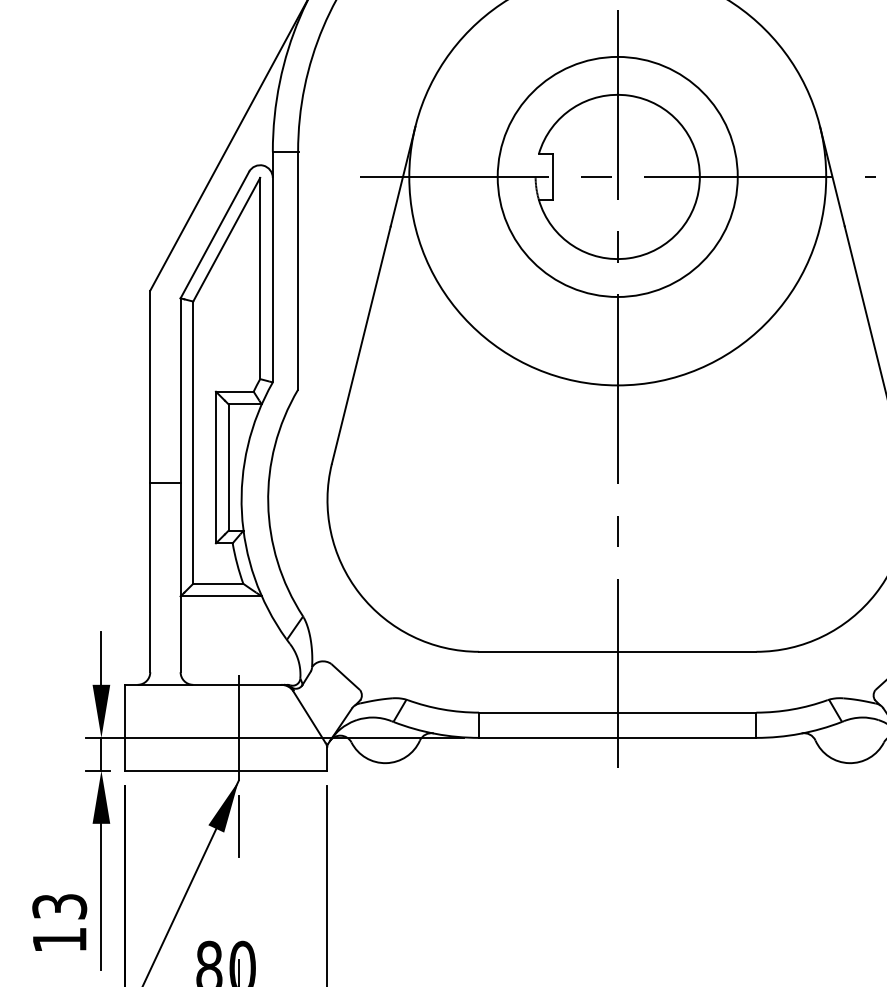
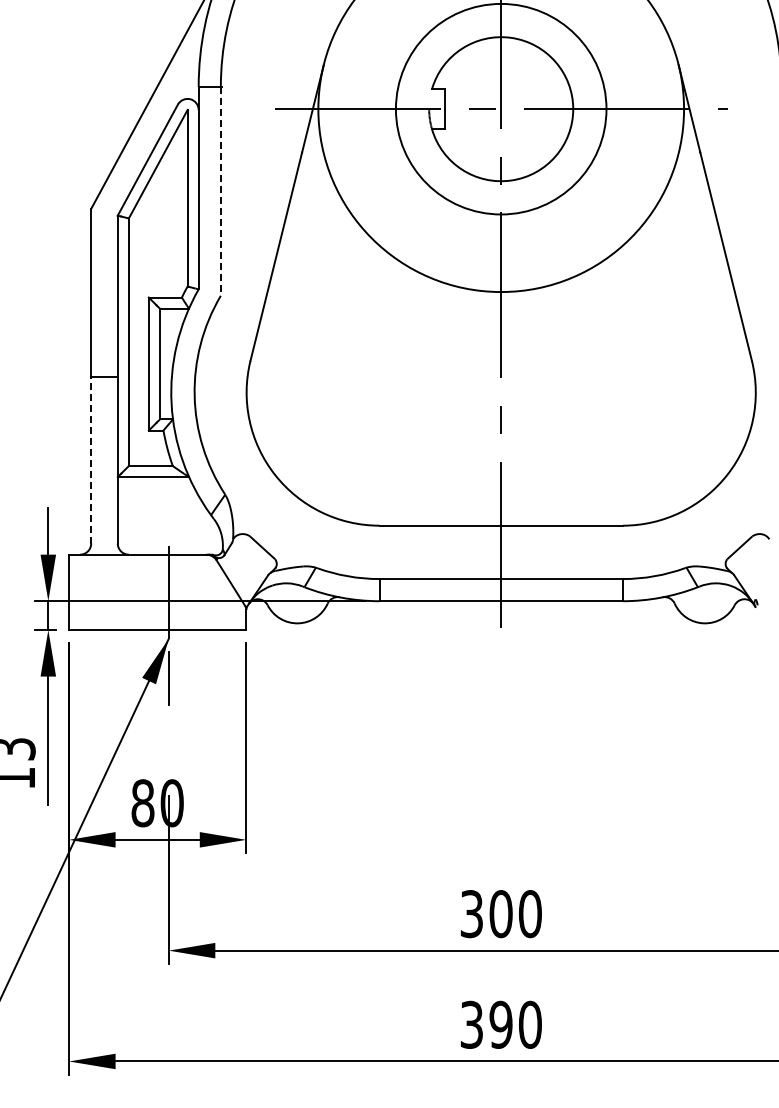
line: (297, 270) -> (220, 191), solid -> dashed
line: (150, 576) -> (91, 459), solid -> dashed

